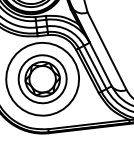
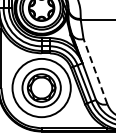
line: (107, 51) -> (95, 71), solid -> dashed

